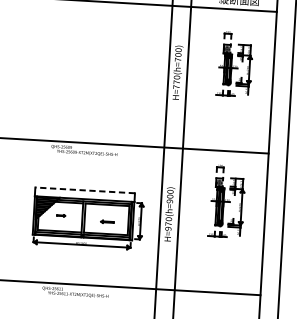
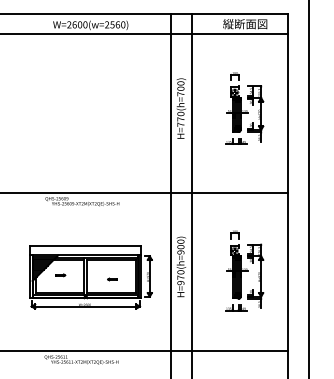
part: (234, 64) -> (244, 108), moved
line: (84, 190) -> (85, 245), dashed -> solid
part: (227, 201) -> (244, 270), moved
part: (107, 222) -> (112, 279), size x0.62

